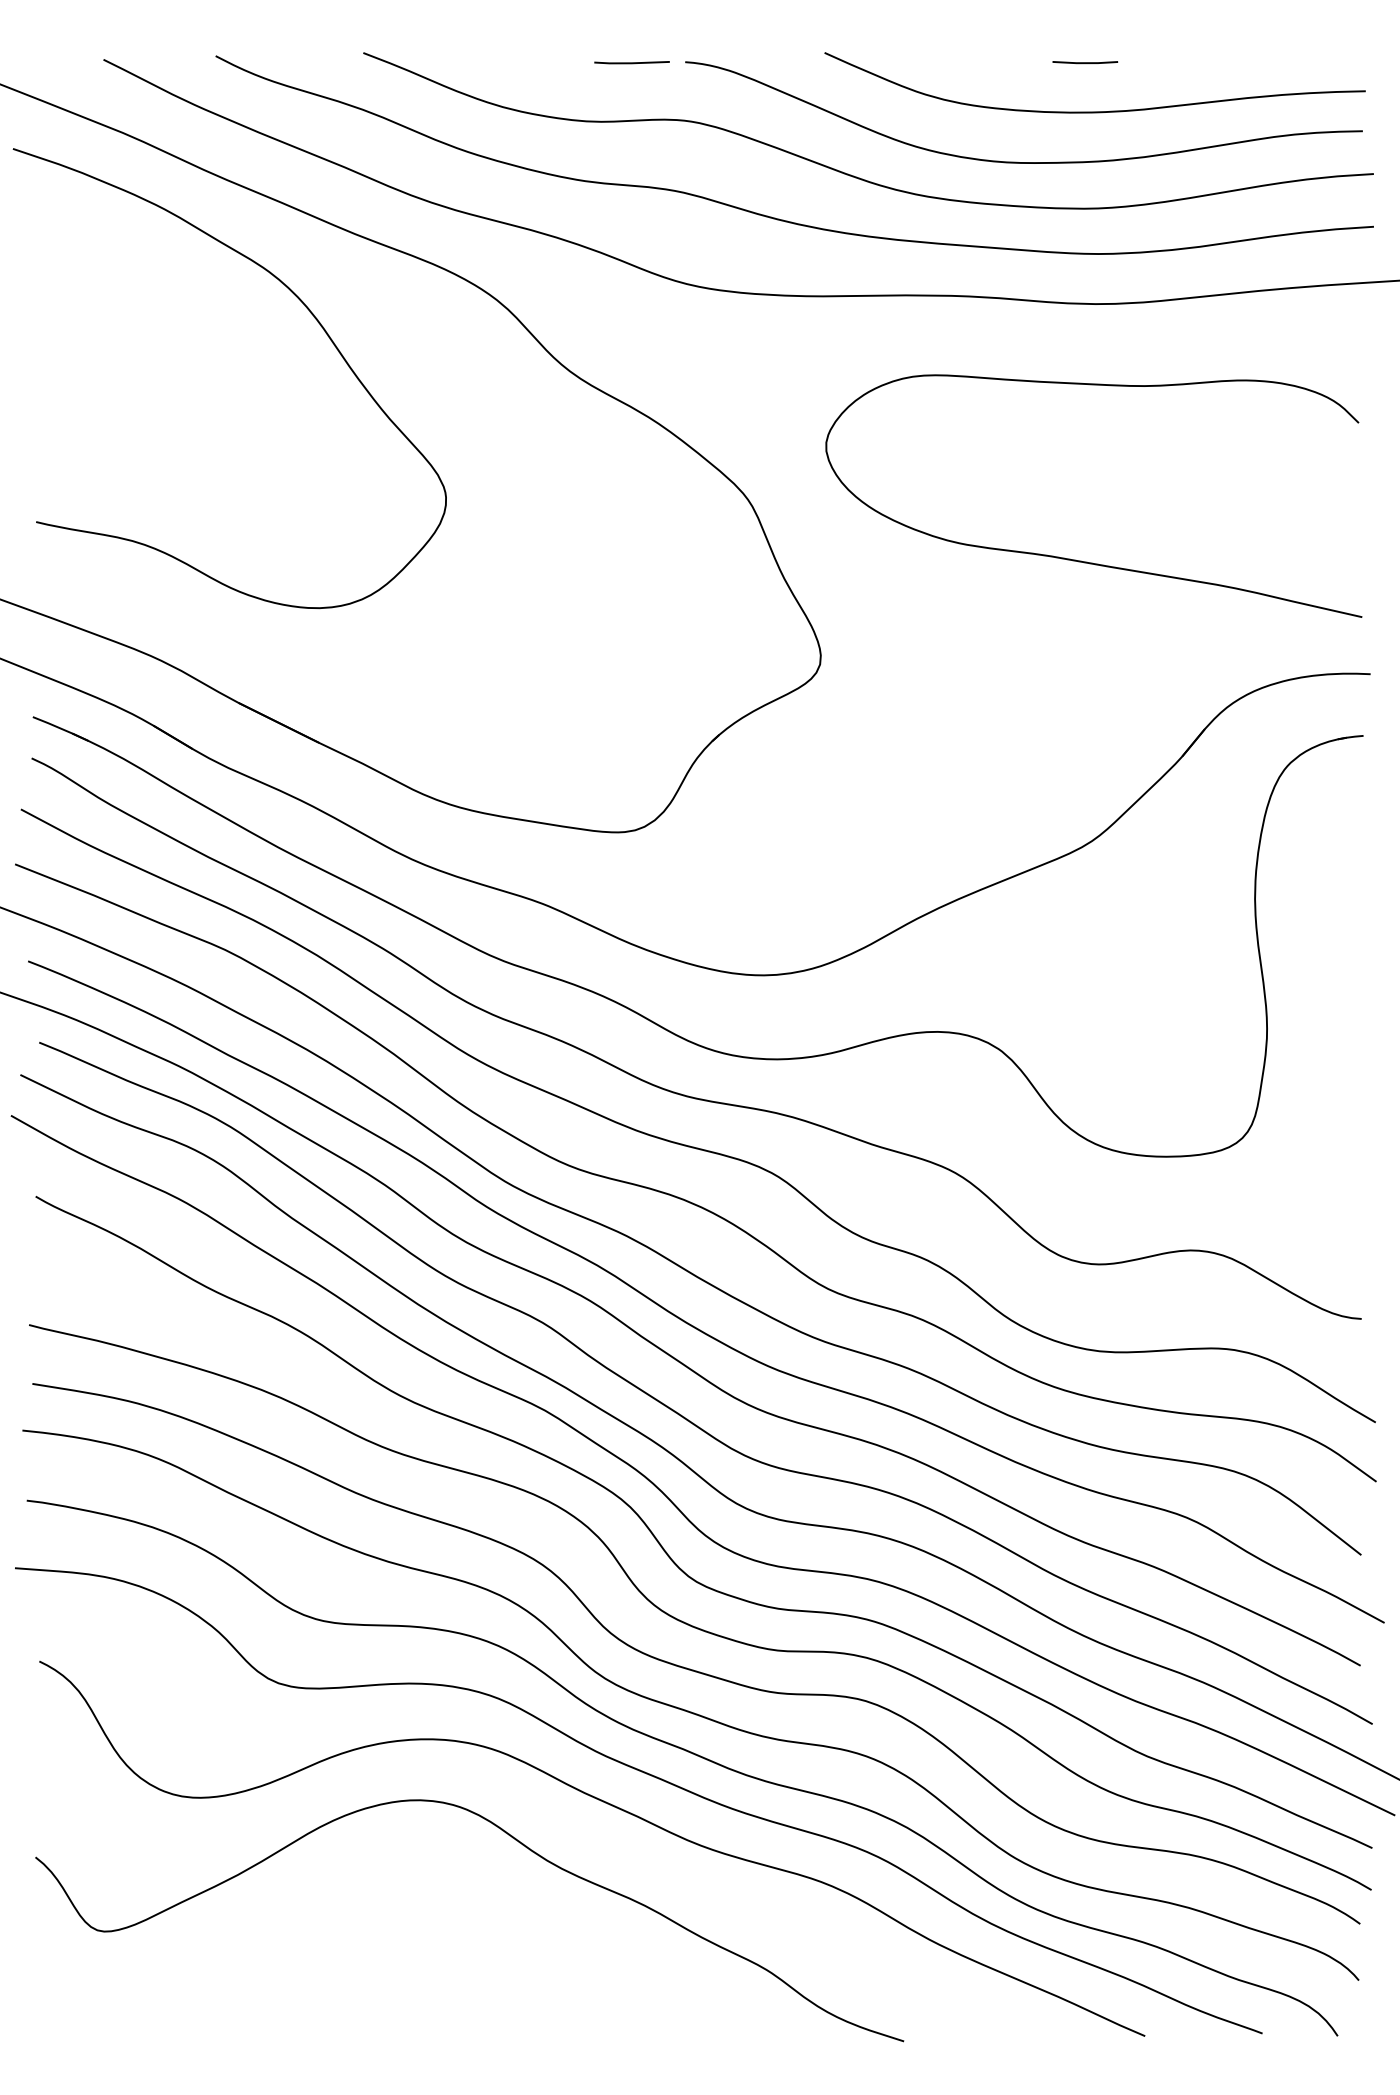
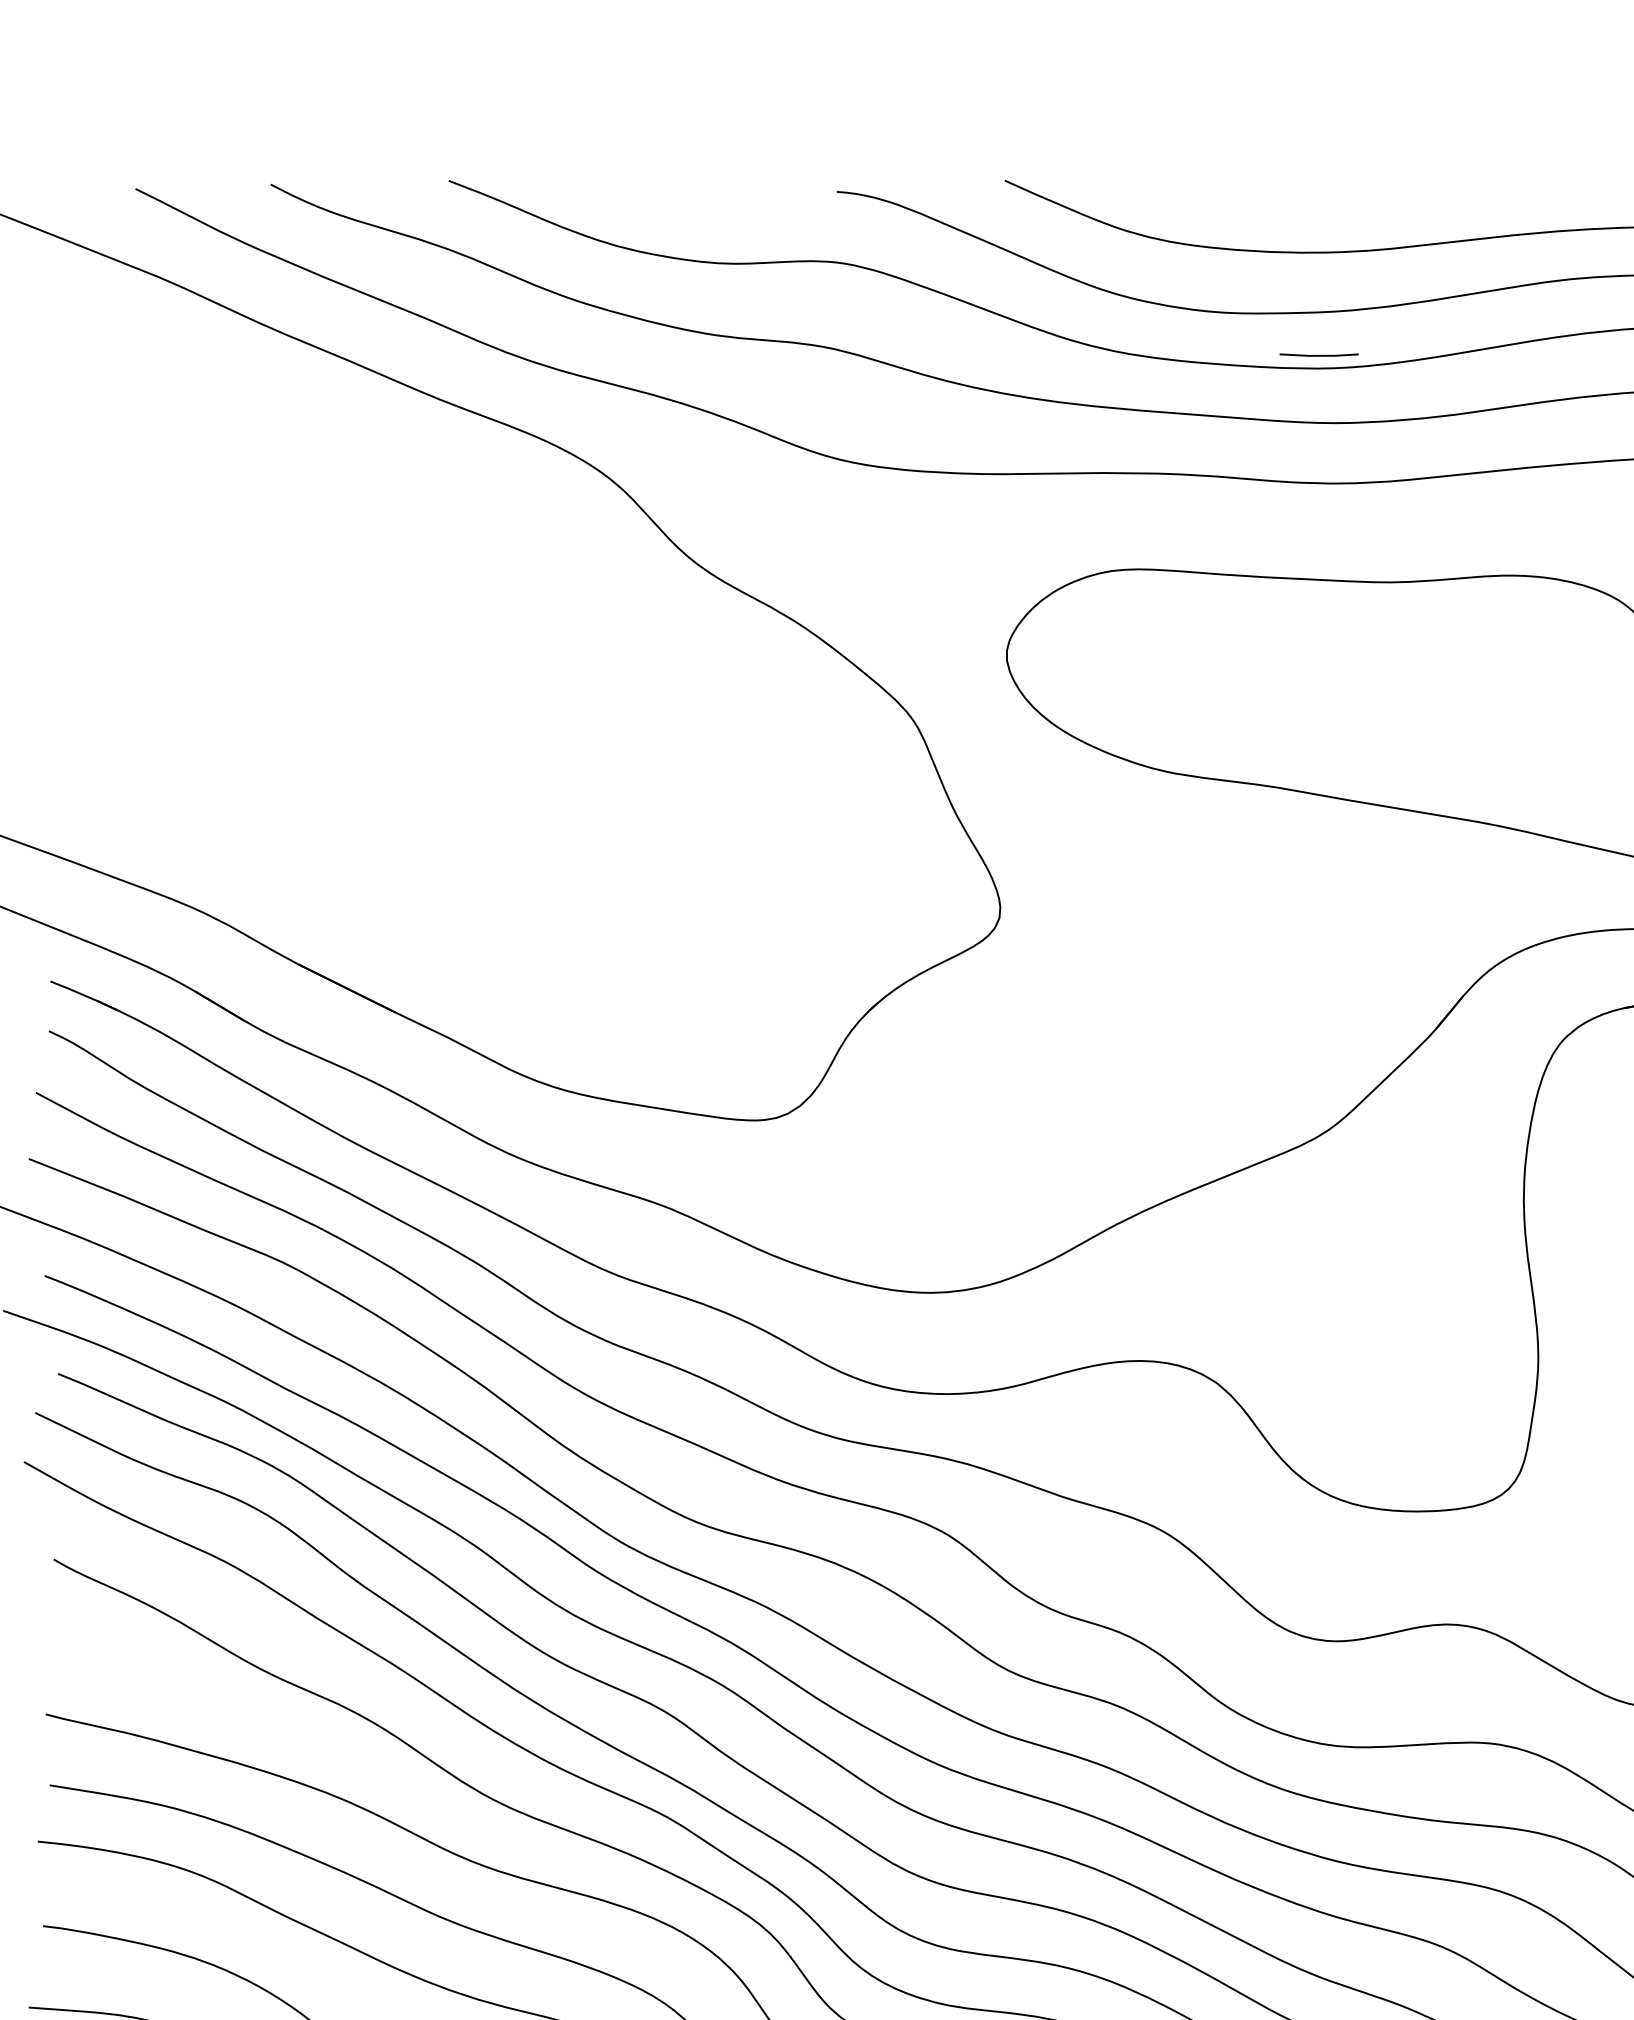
line: (631, 62) -> (772, 192), removed
line: (1085, 62) -> (1319, 355), moved
curve: (310, 313) -> (385, 494), removed

